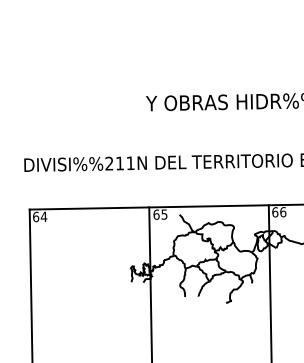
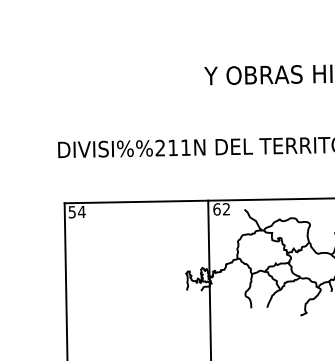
text: (164, 214) -> (226, 209), 65 -> 62
text: (36, 216) -> (72, 211), 64 -> 54

